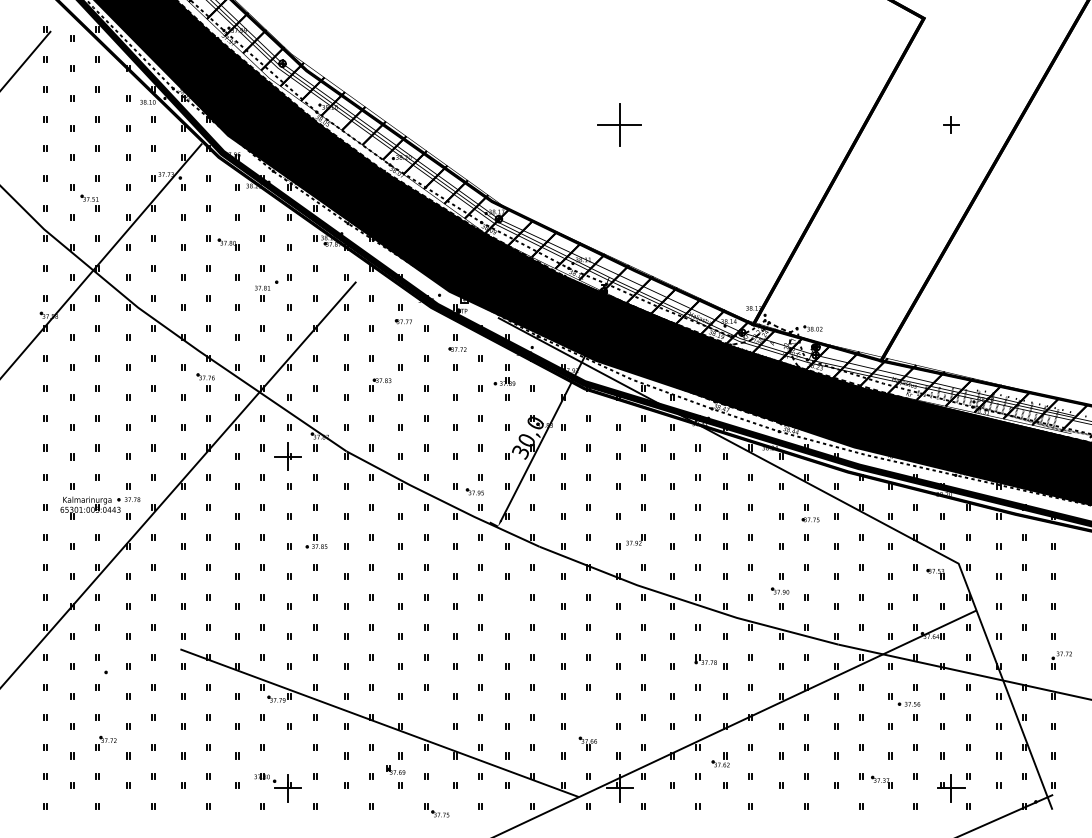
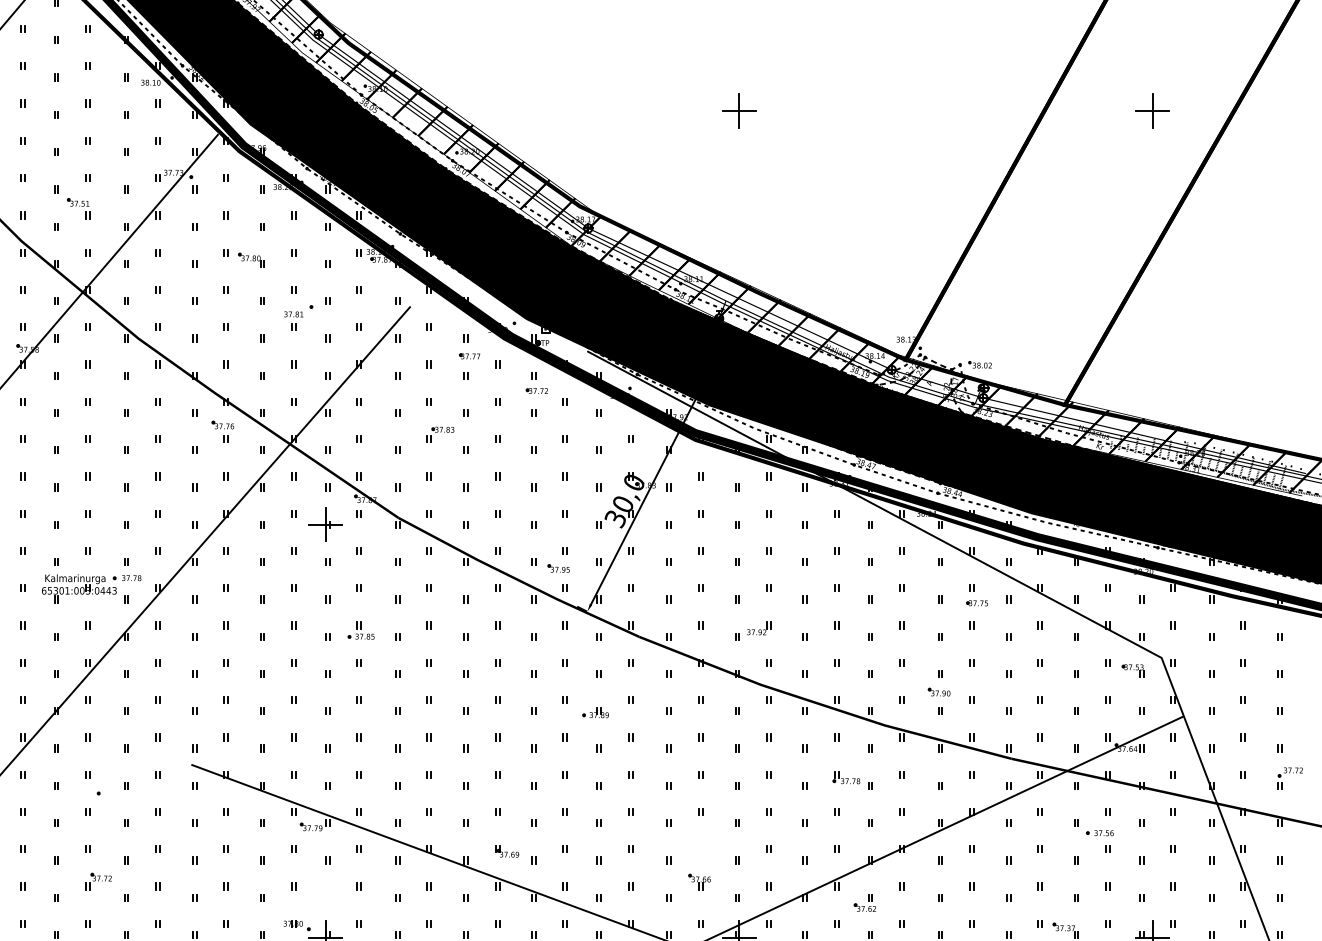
part: (619, 124) -> (738, 110), size x0.62
part: (951, 124) -> (1152, 110), size x1.67
part: (504, 381) -> (595, 712), moved
part: (395, 769) -> (506, 850), moved

